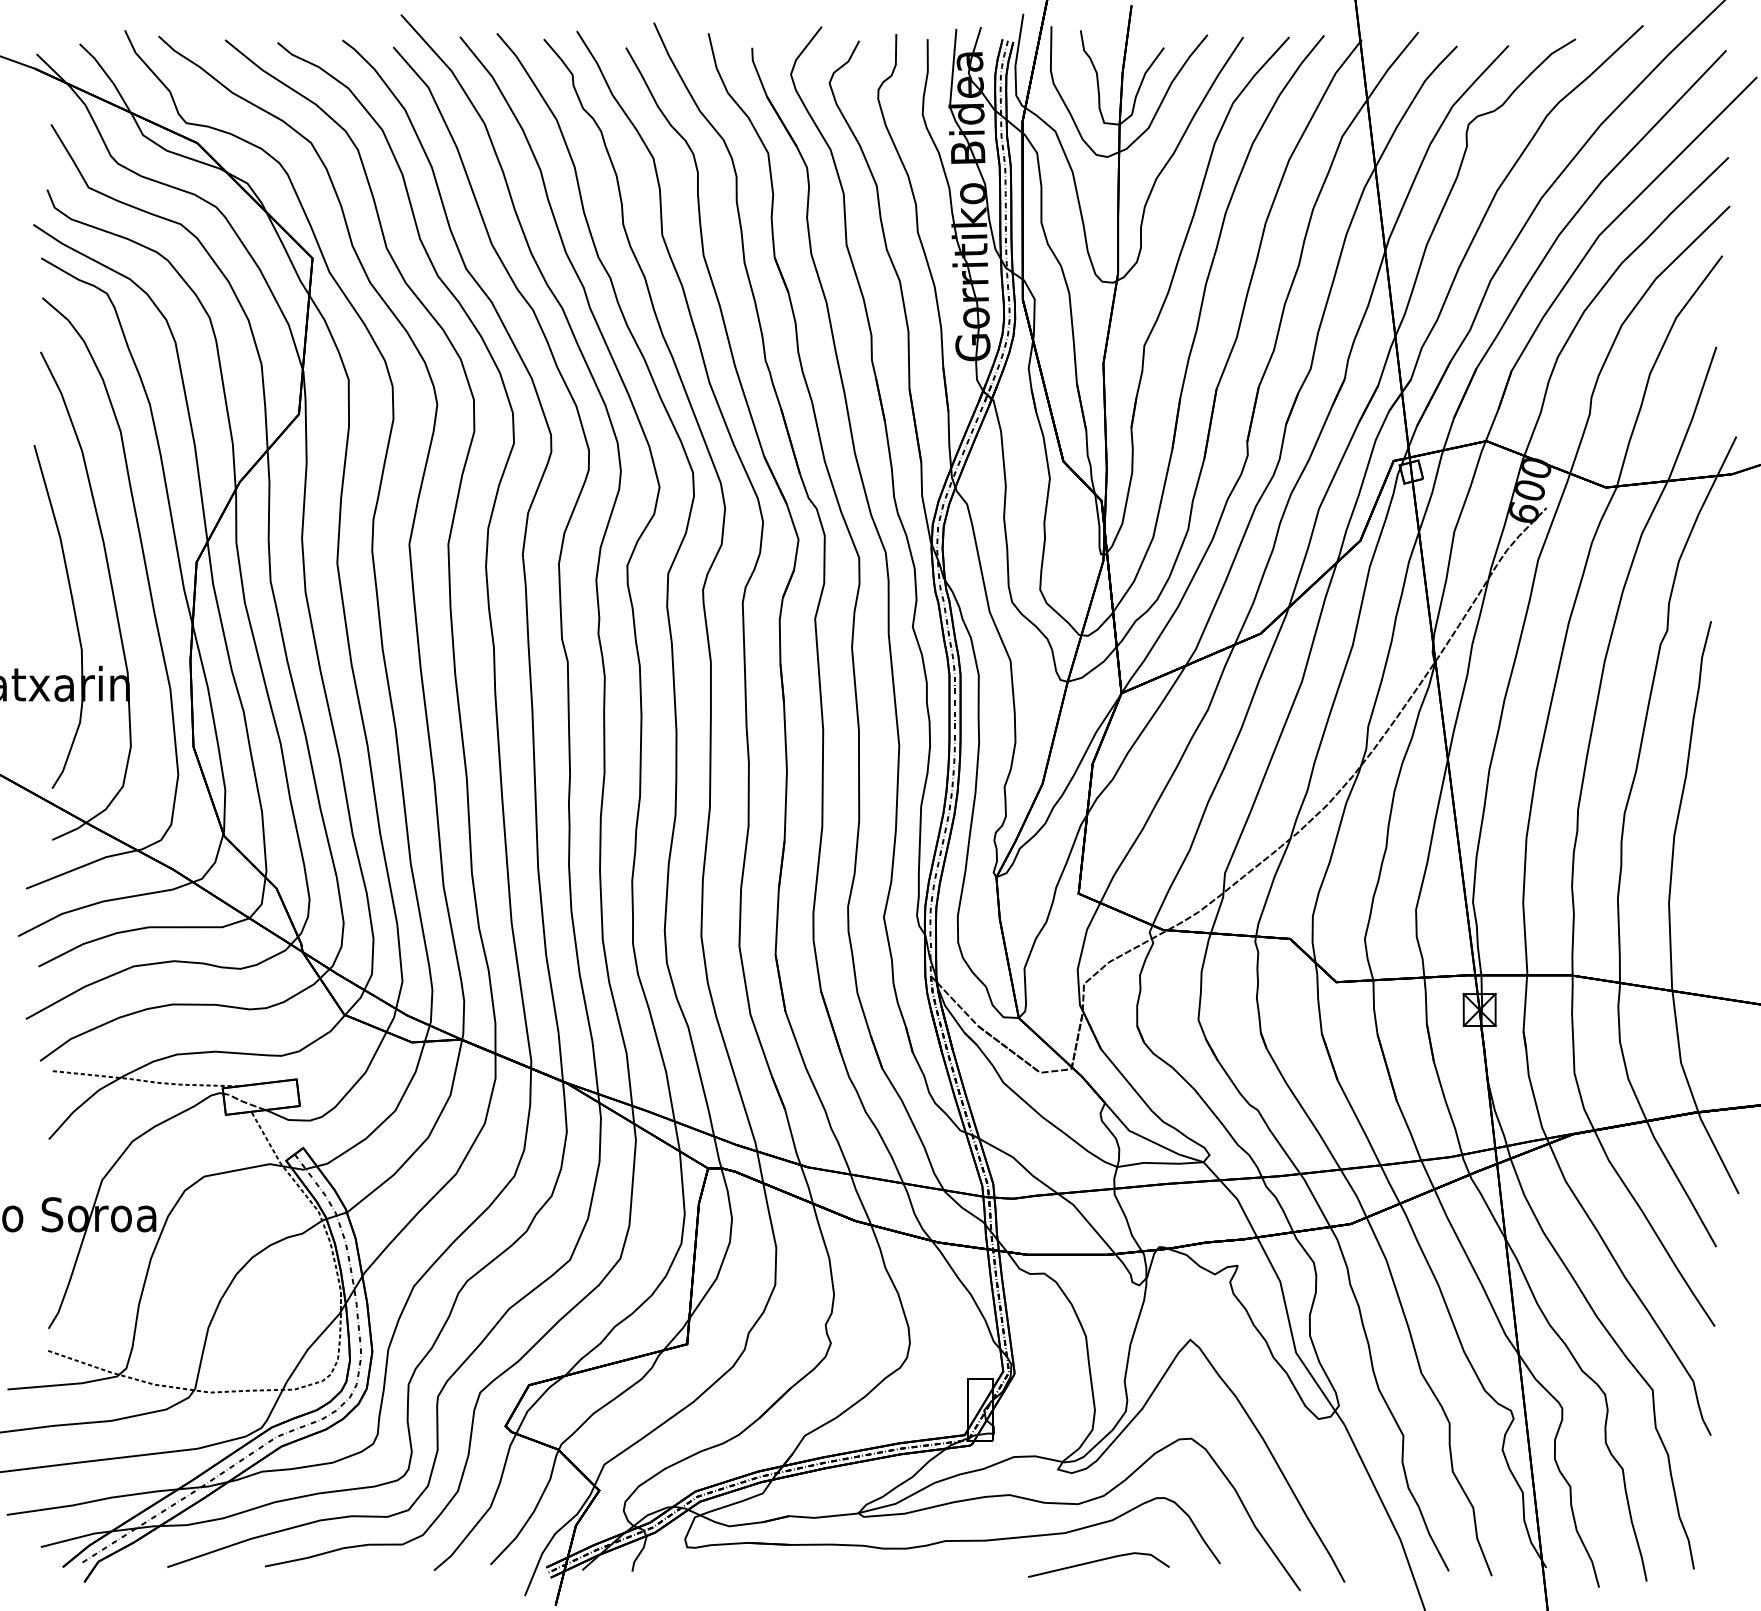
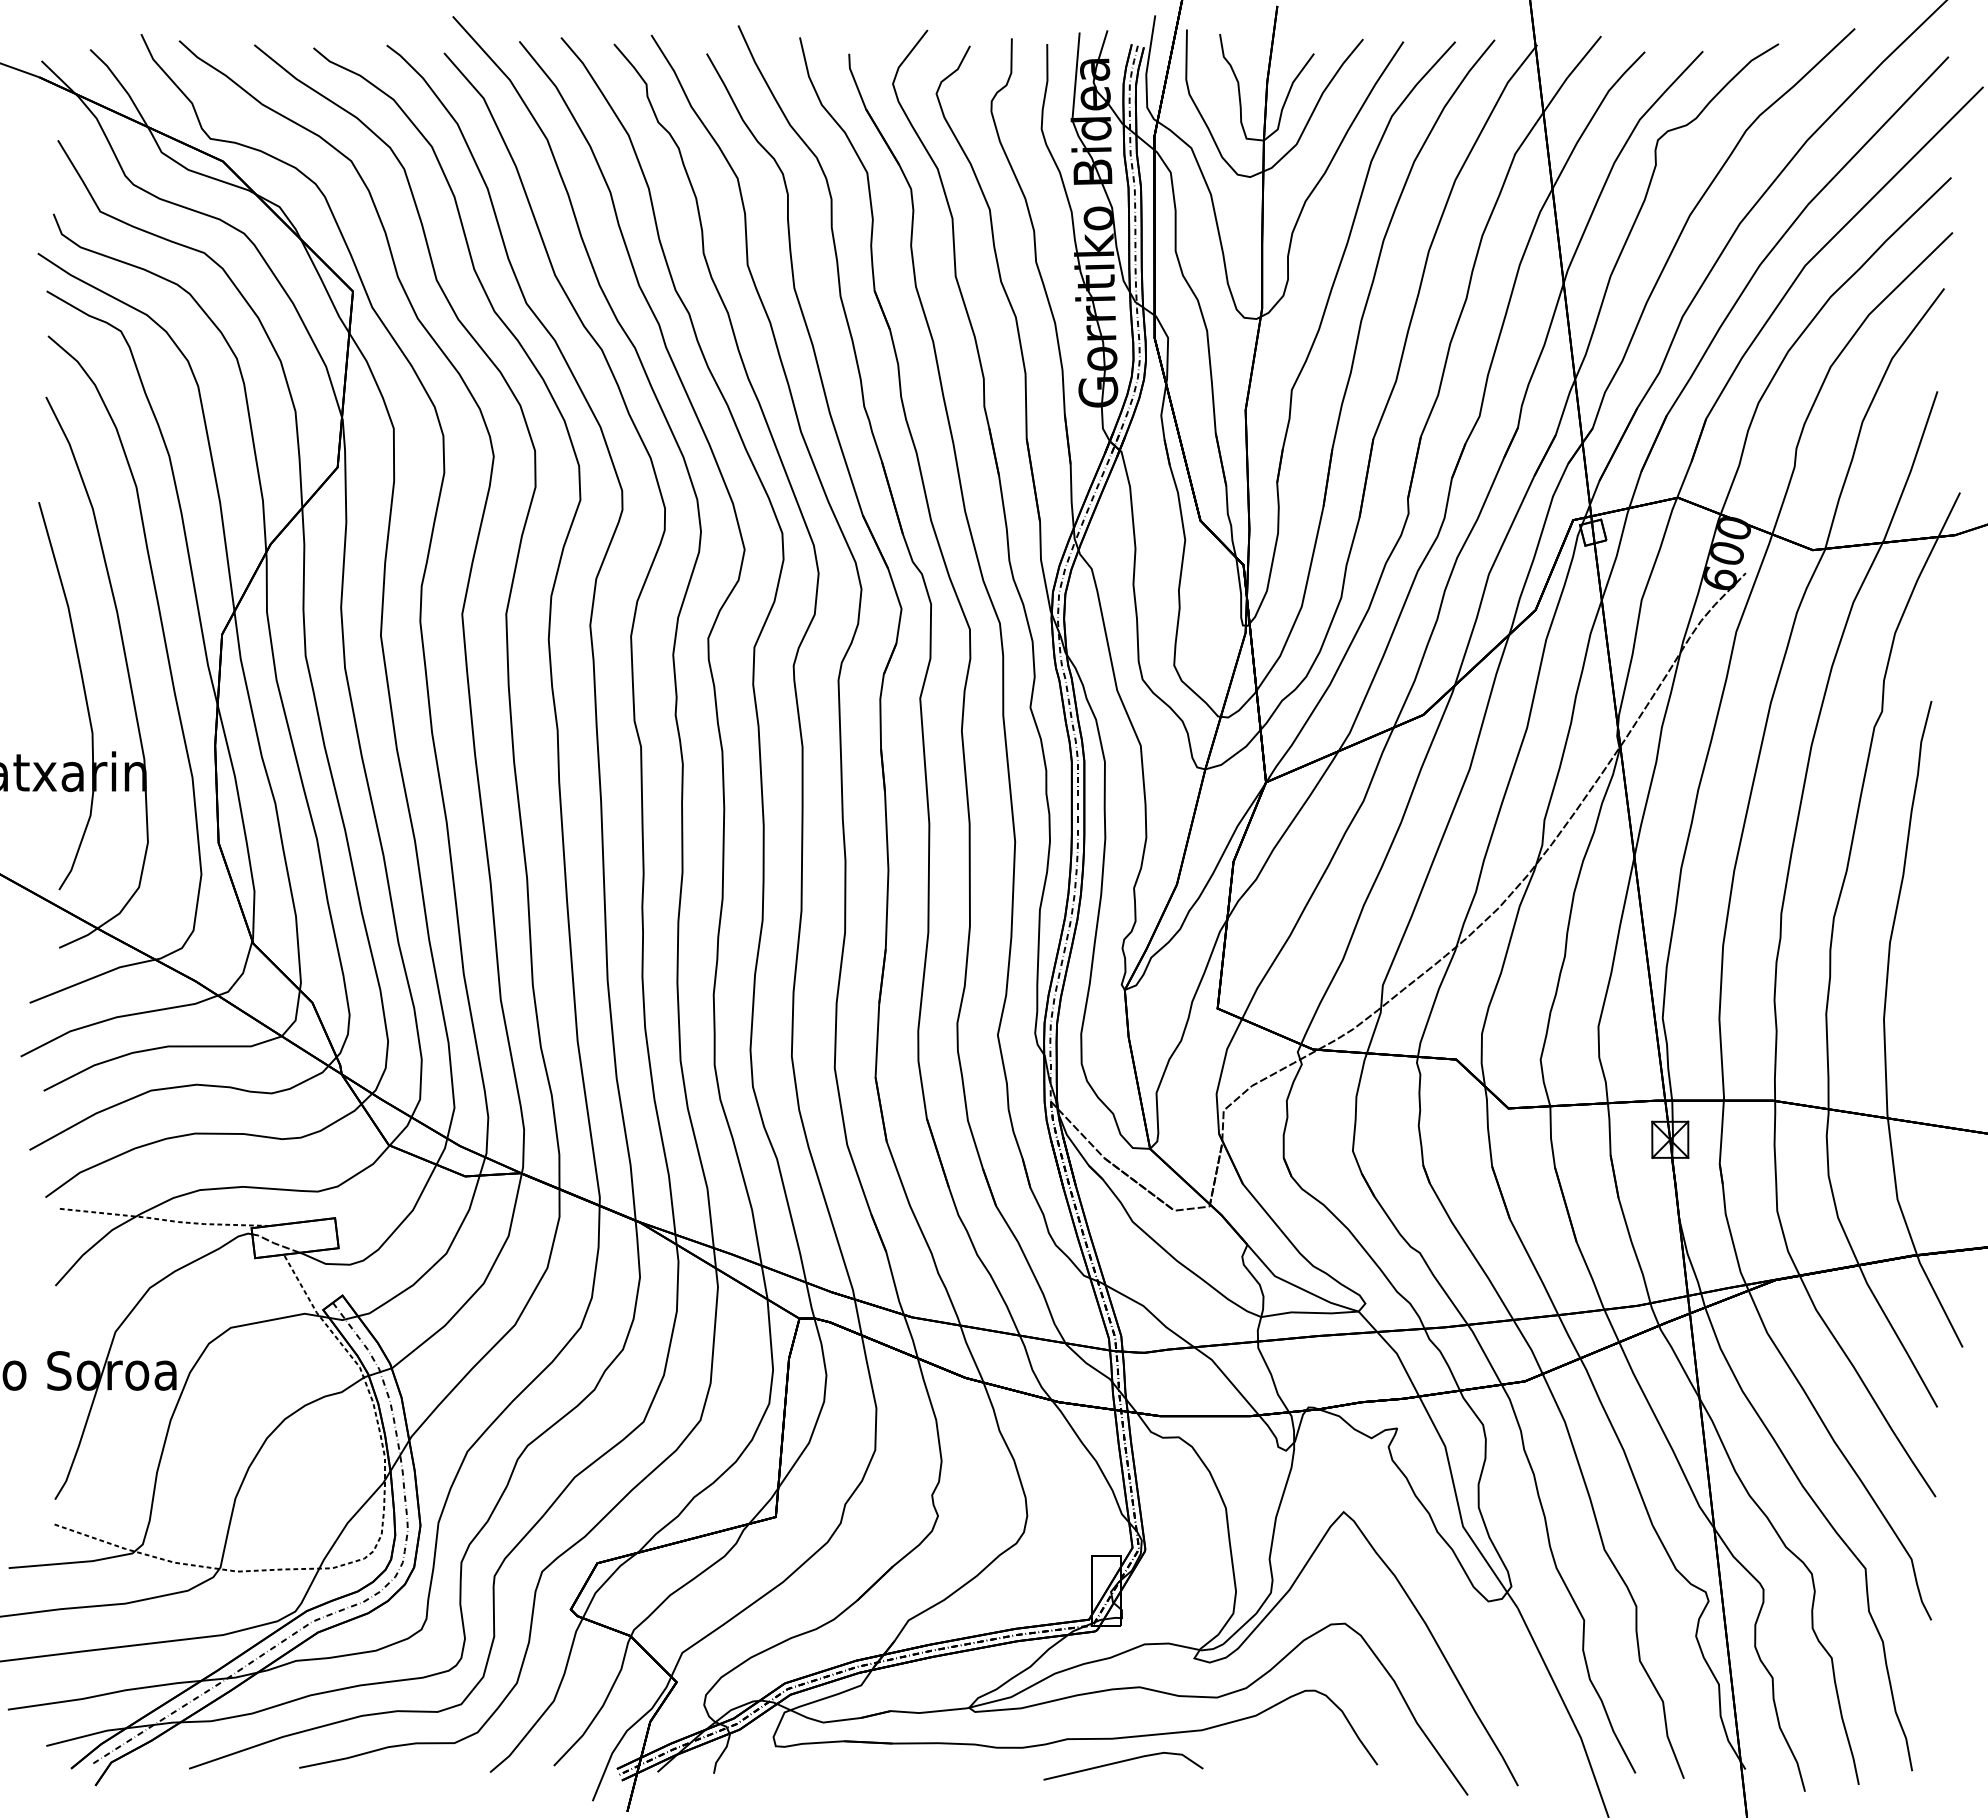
line: (1098, 1561) -> (1122, 1762), moved

